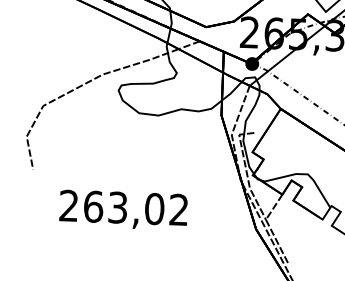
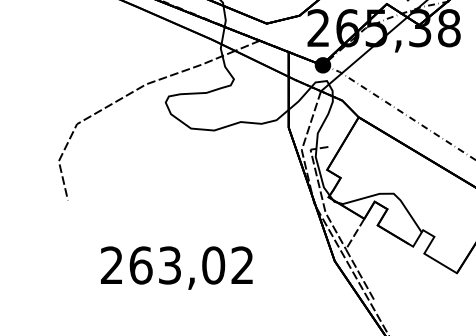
text: (123, 209) -> (176, 267), moved

